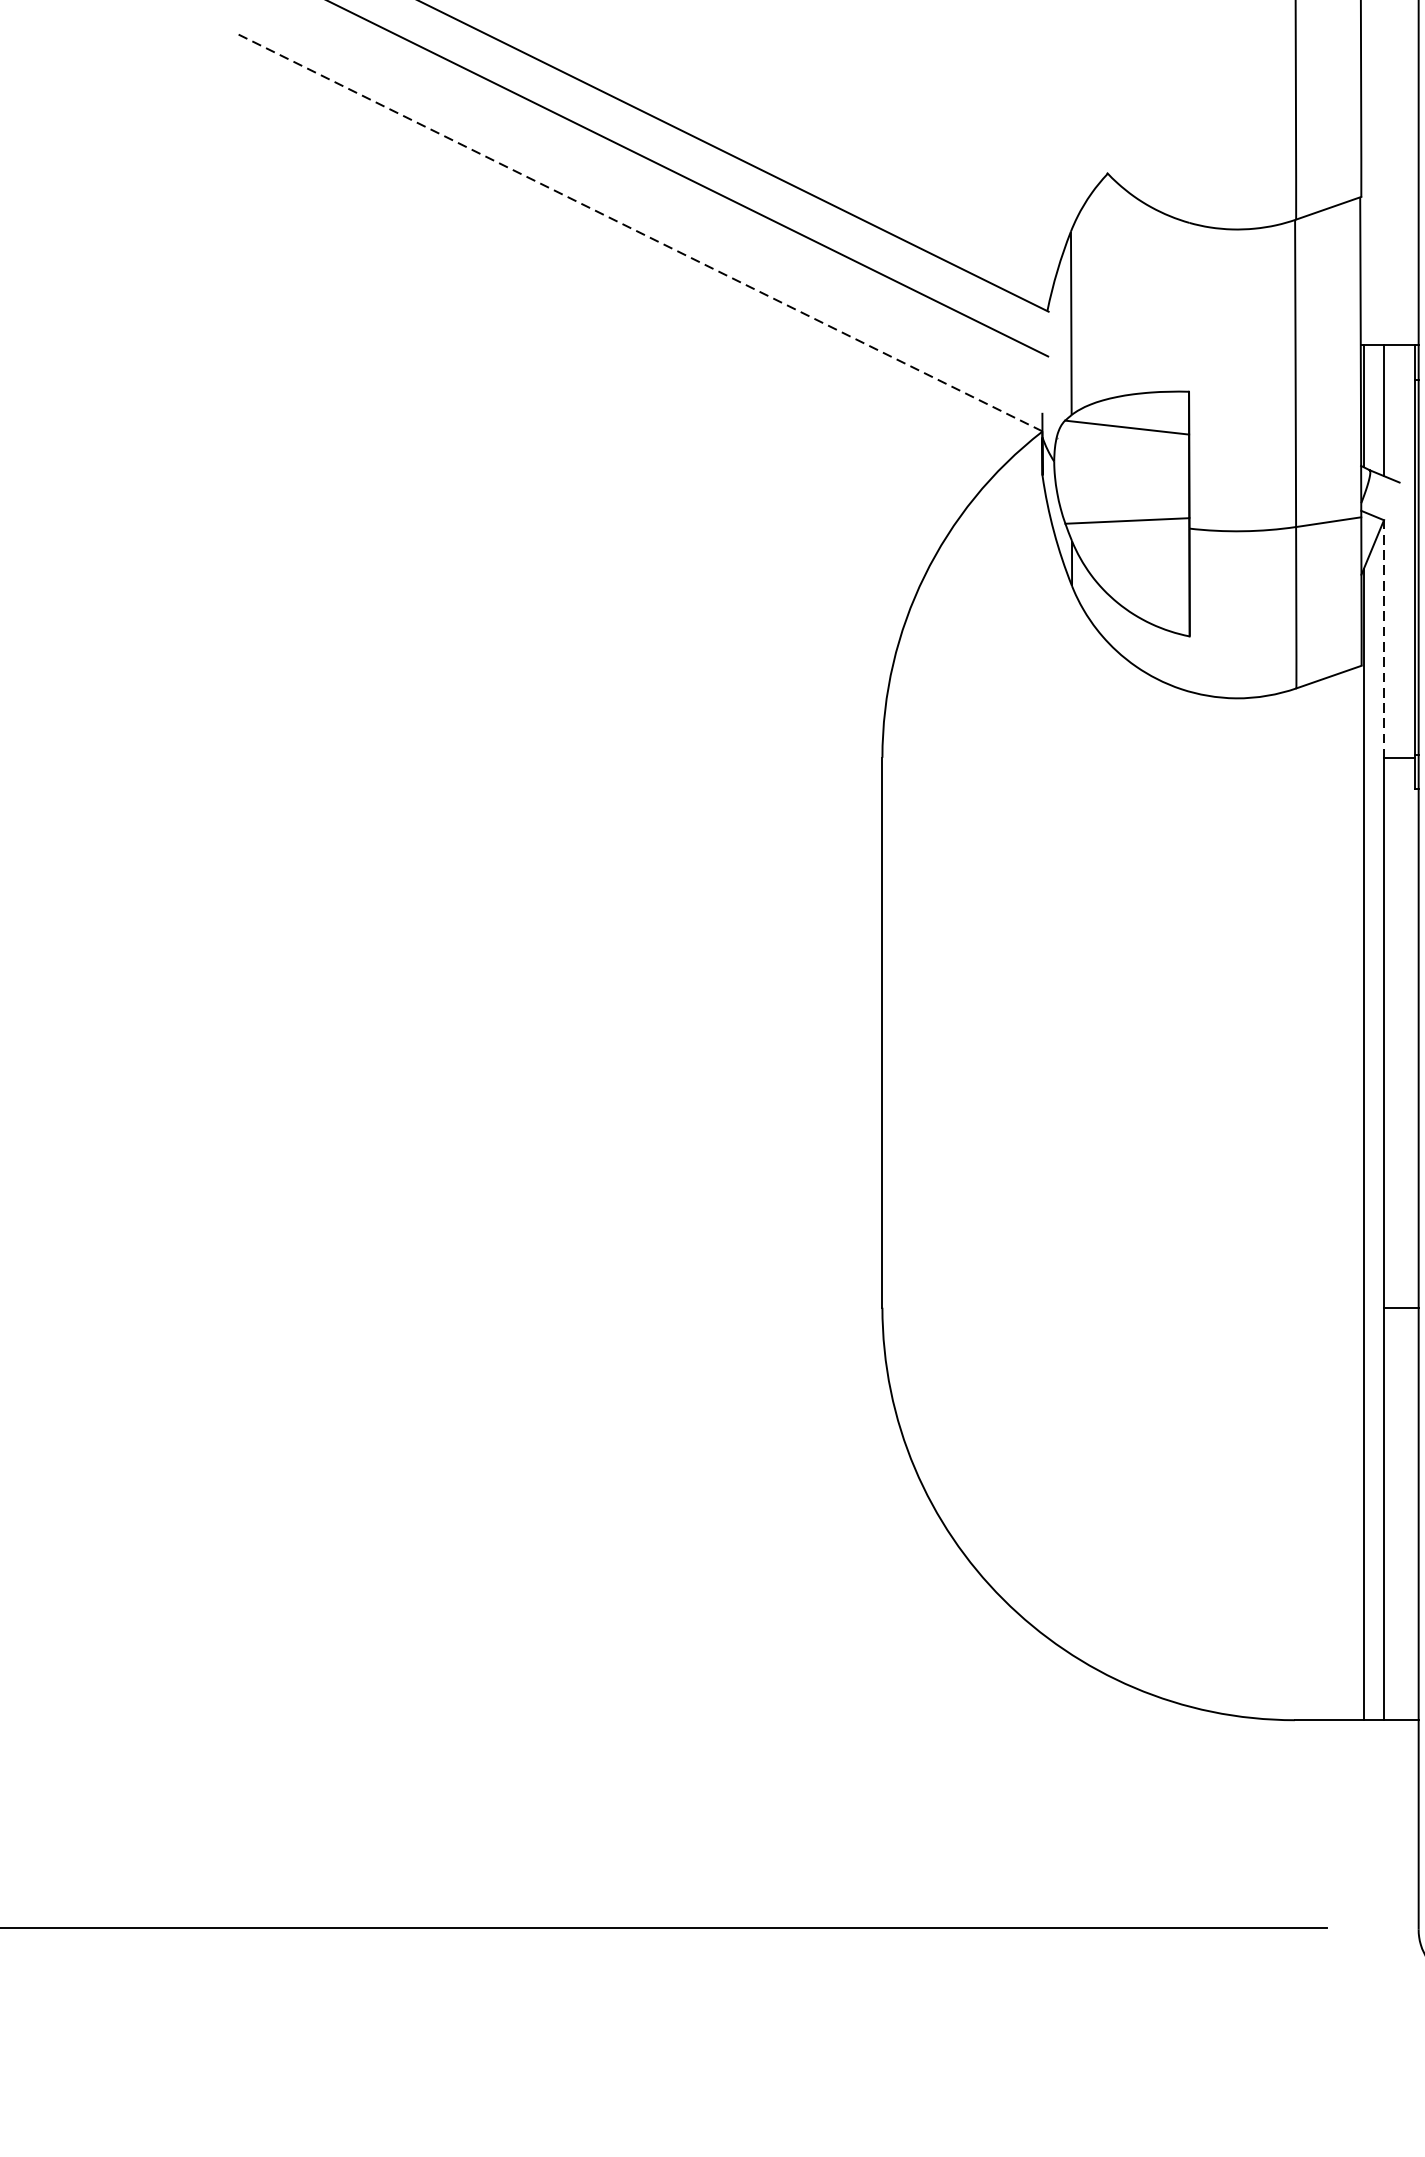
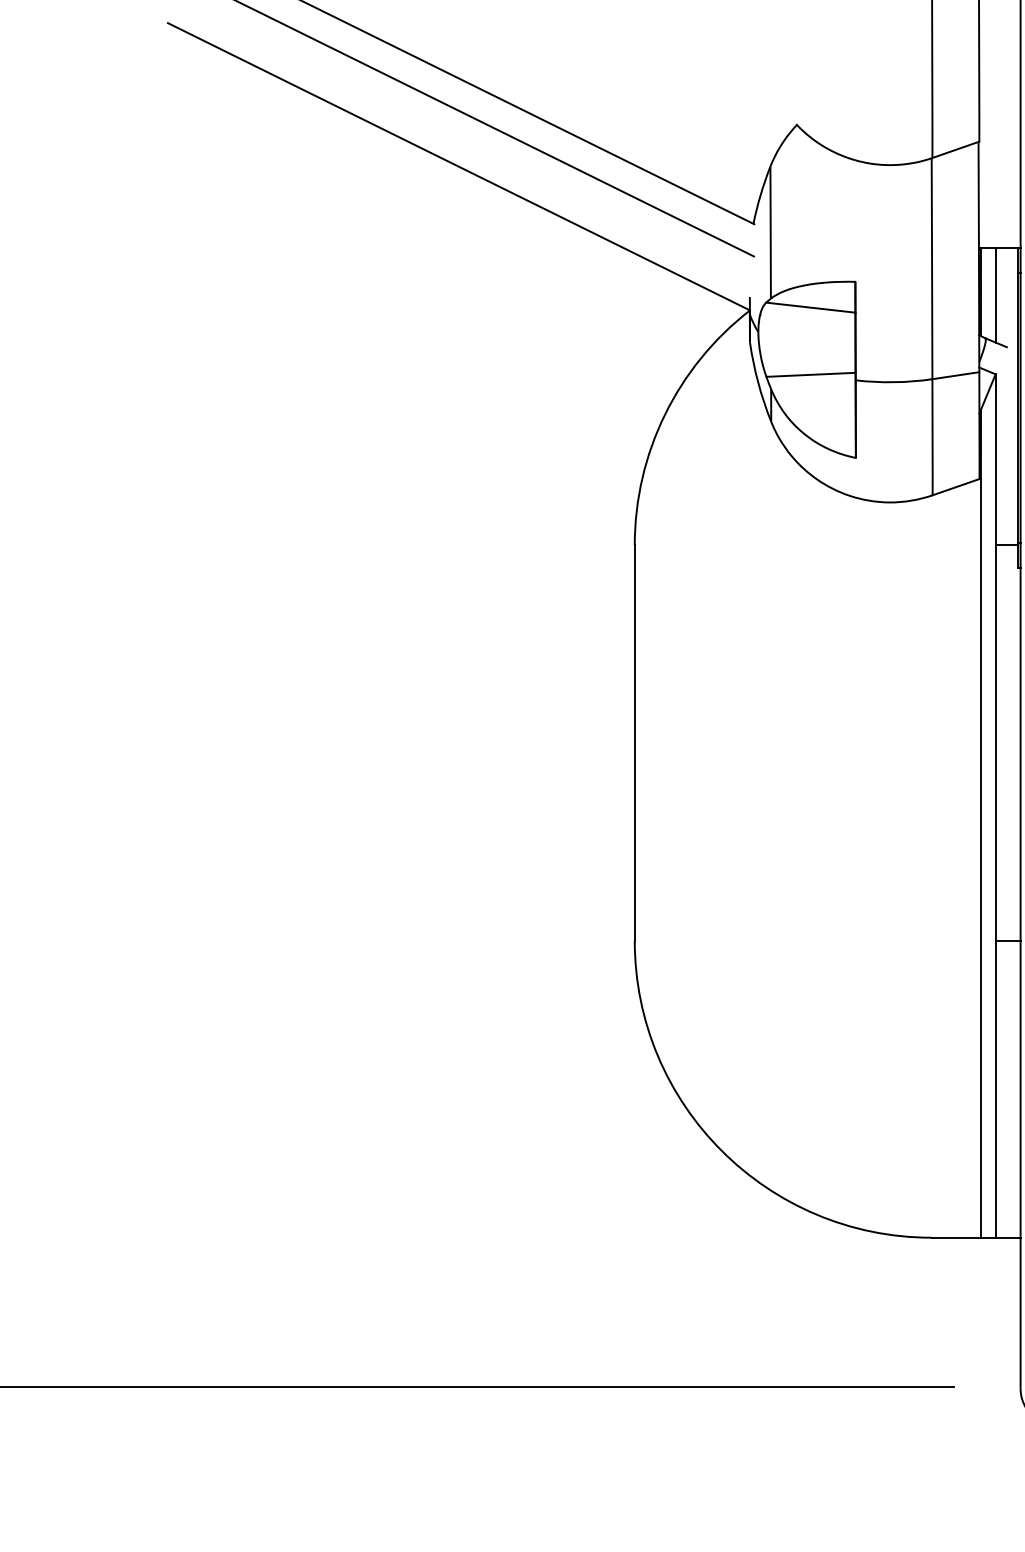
line: (637, 231) -> (458, 166), dashed -> solid
line: (1383, 638) -> (995, 459), dashed -> solid

